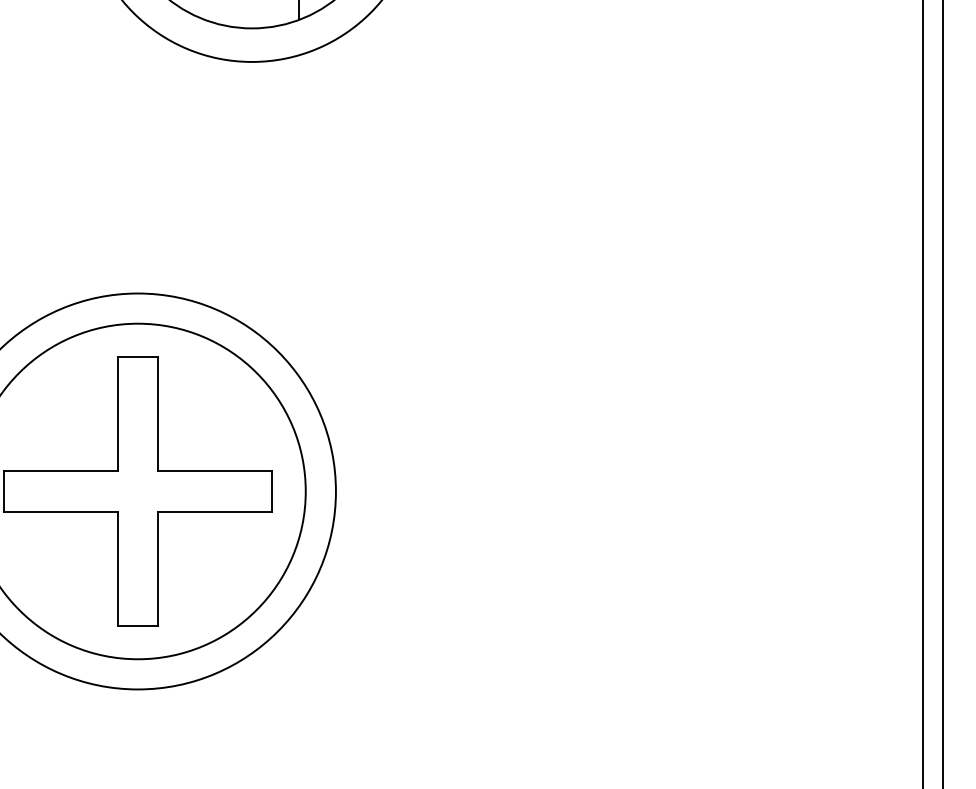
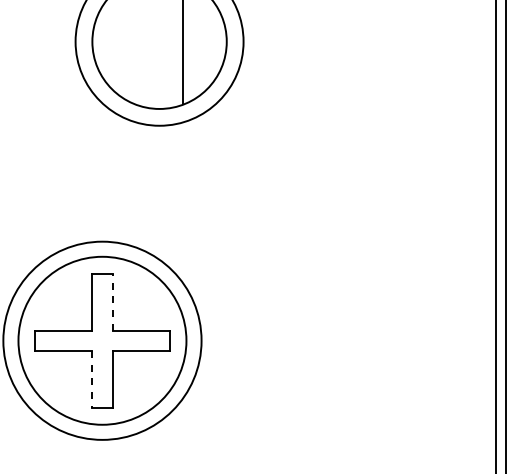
line: (158, 414) -> (112, 302), solid -> dashed
line: (118, 568) -> (92, 379), solid -> dashed

